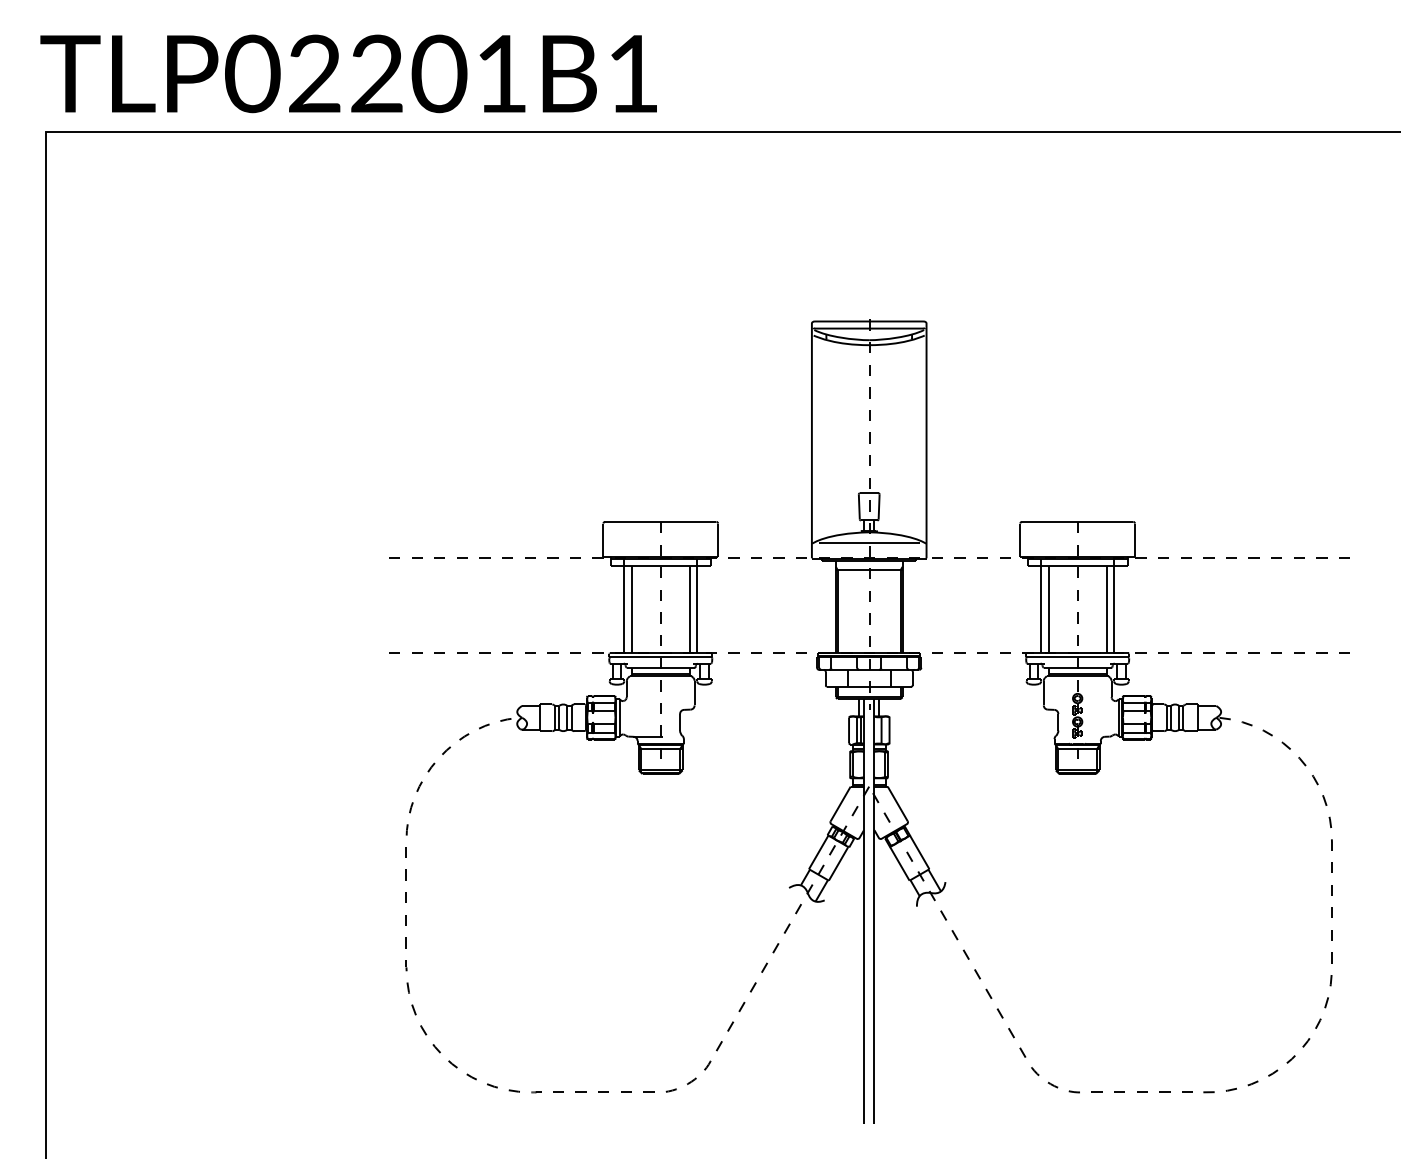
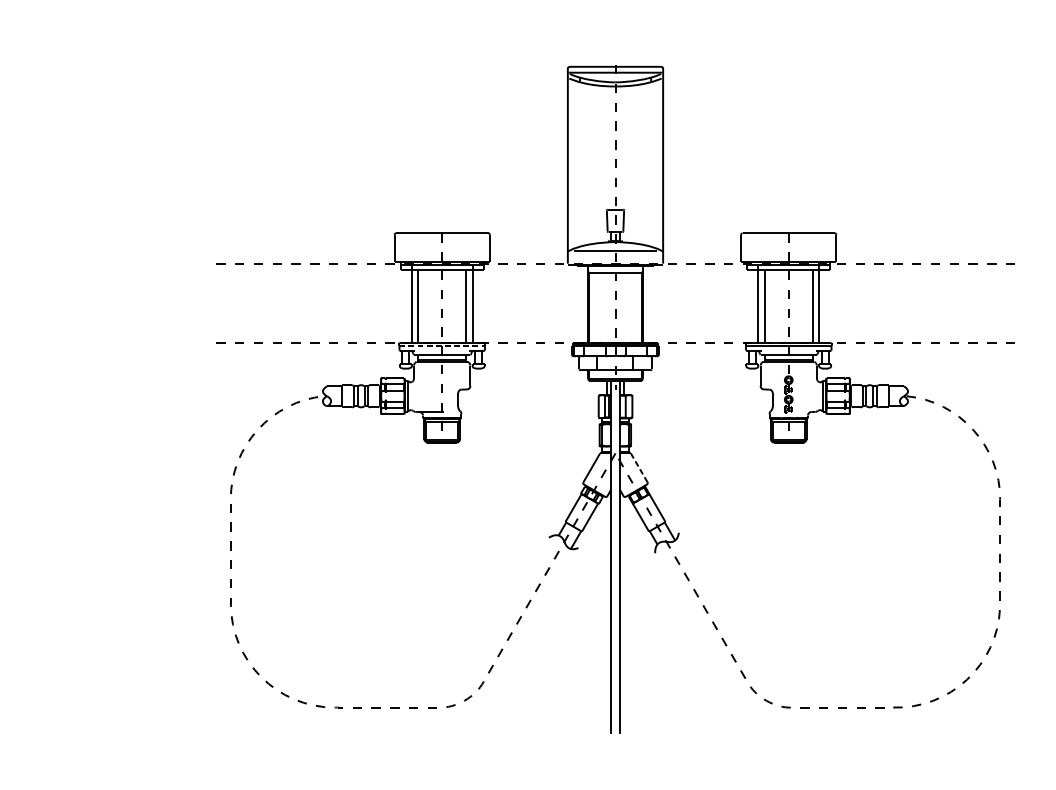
line: (660, 657) -> (442, 346), solid -> dashed
line: (897, 804) -> (639, 468), solid -> dashed

